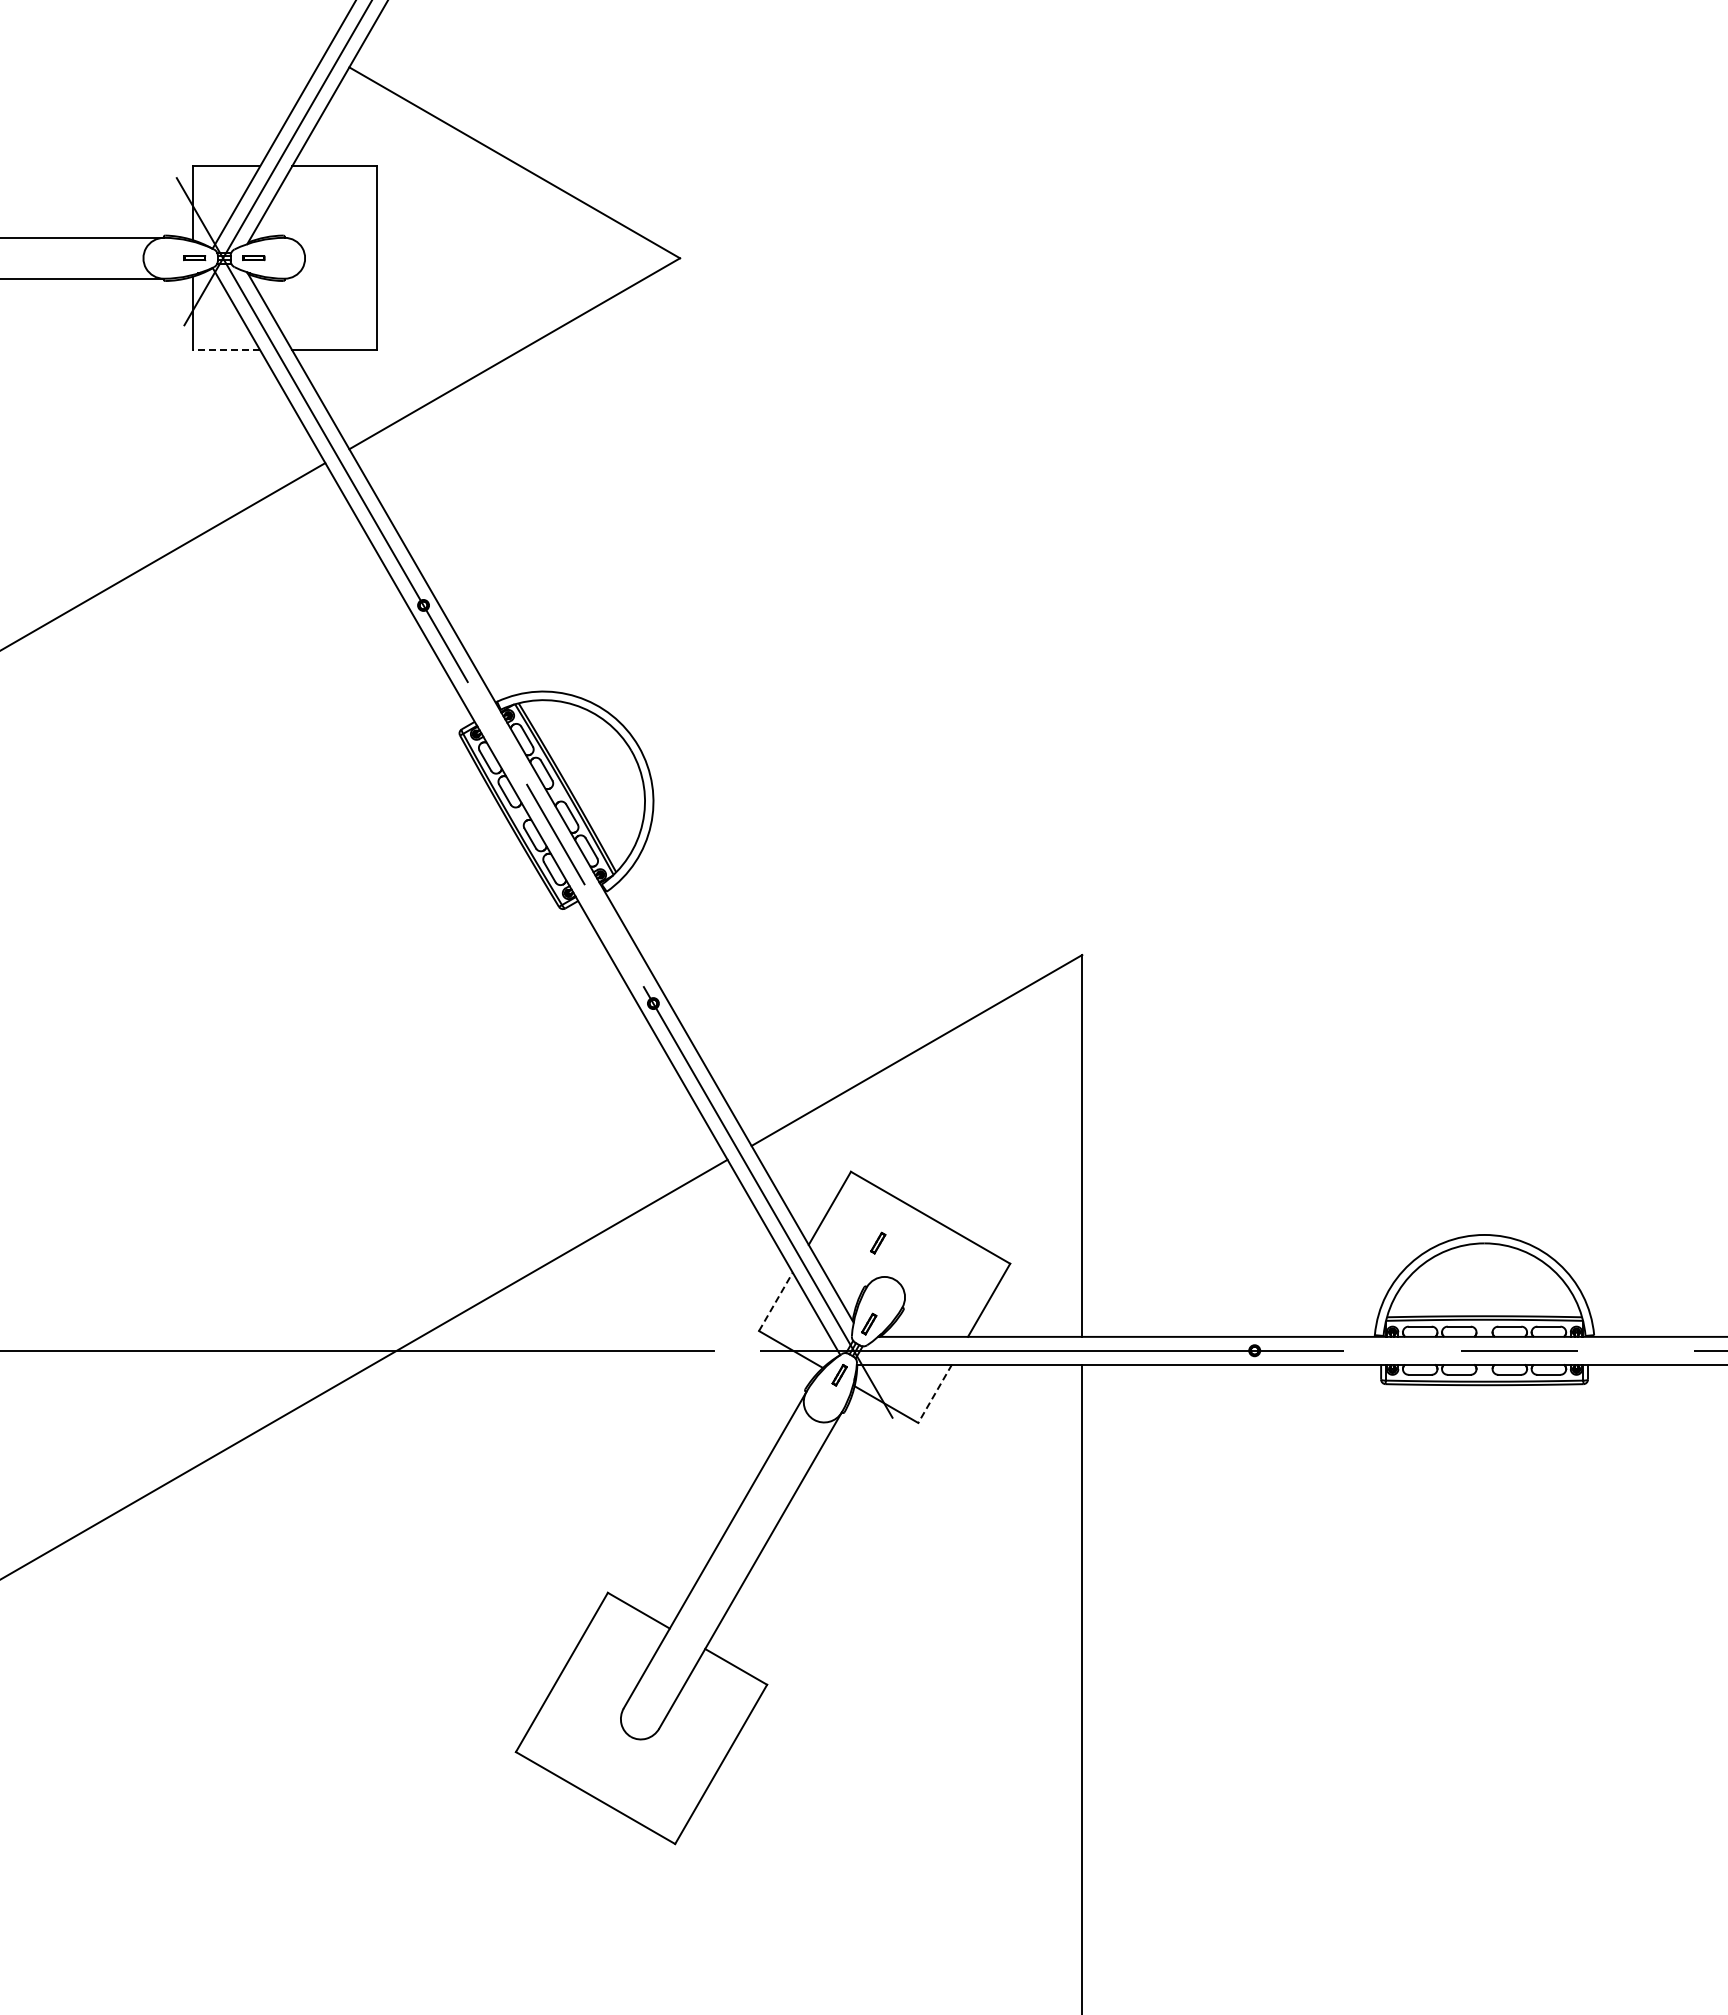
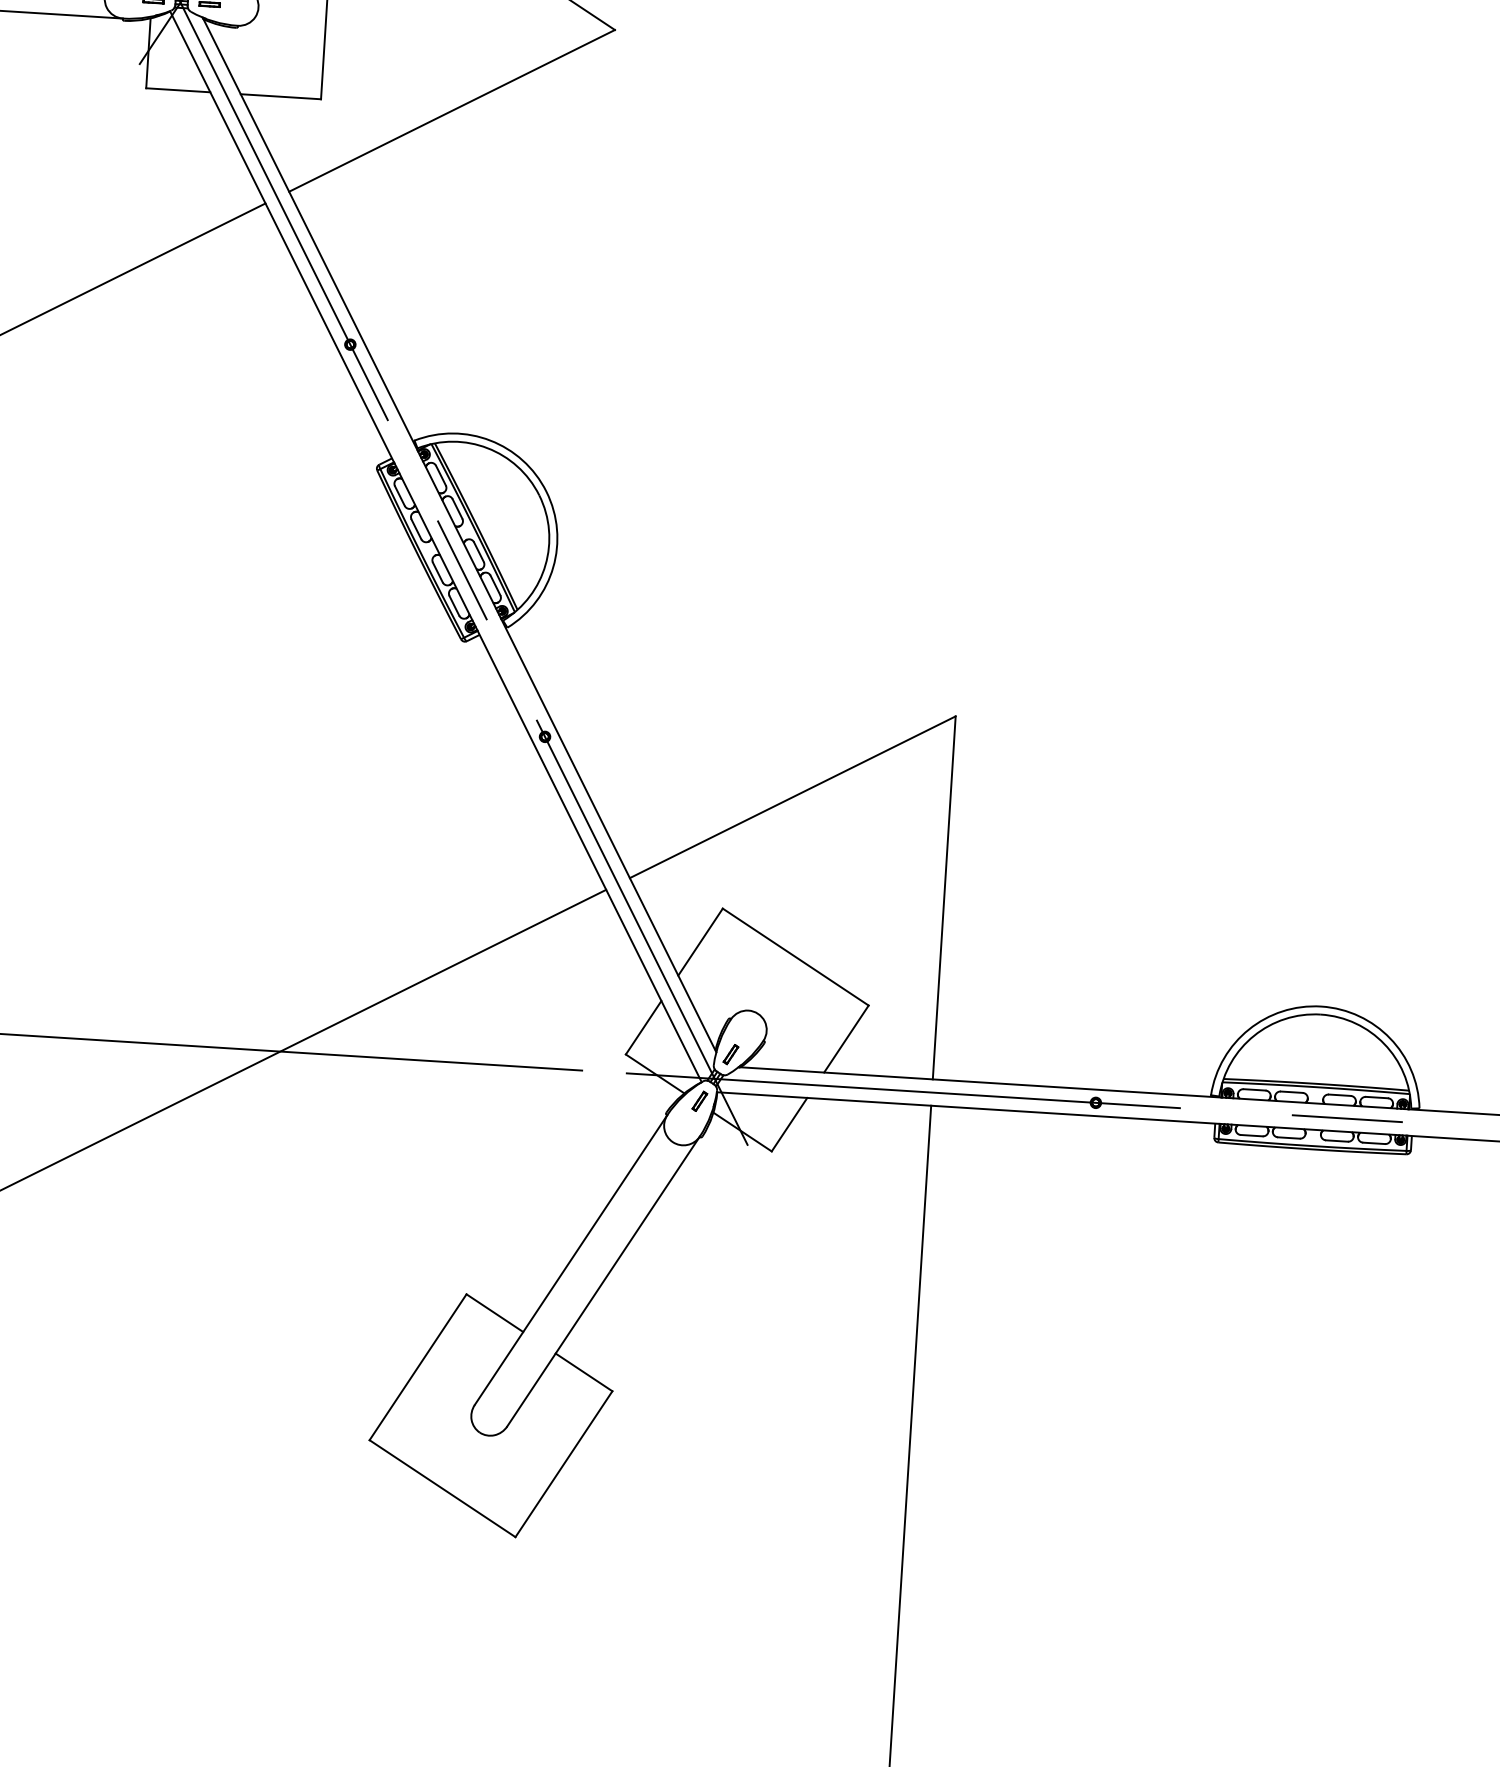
line: (226, 350) -> (178, 90), dashed -> solid
part: (878, 1242) -> (744, 977), removed
line: (775, 1301) -> (643, 1027), dashed -> solid
line: (935, 1393) -> (789, 1124), dashed -> solid

